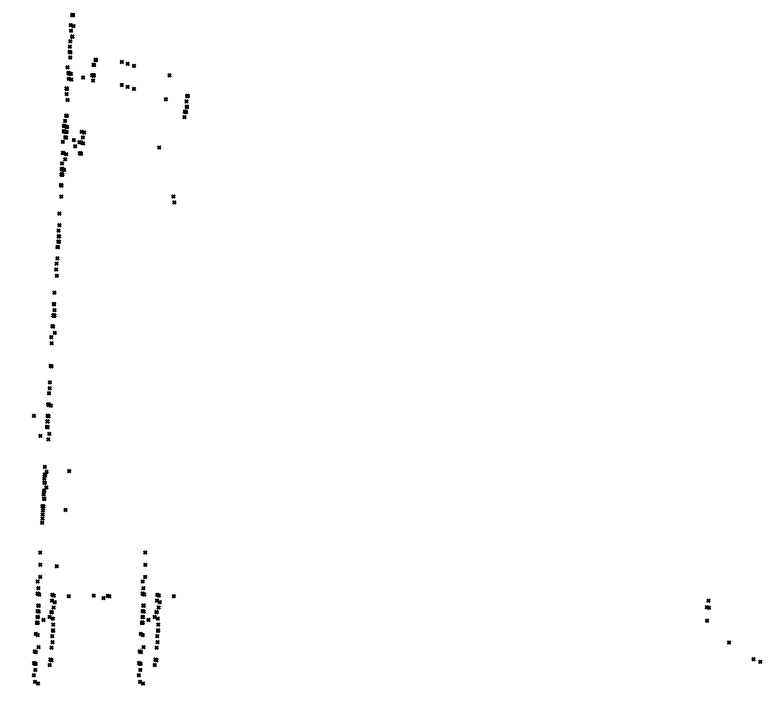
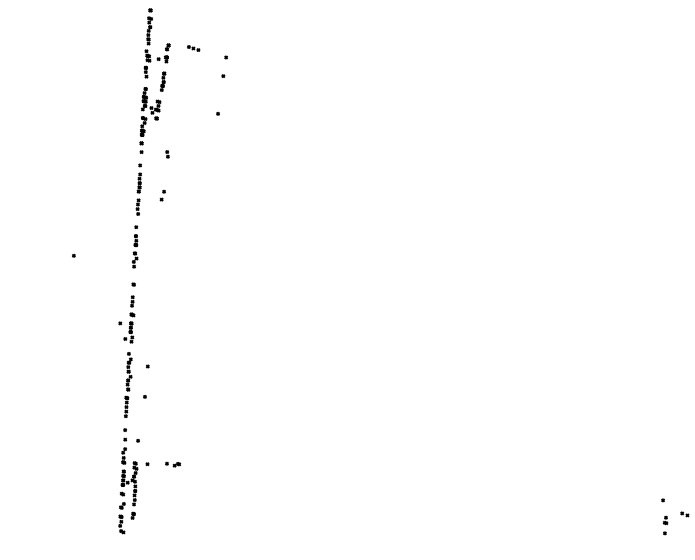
part: (127, 86) -> (193, 66), removed
part: (186, 106) -> (163, 81), moved
part: (173, 199) -> (167, 154), moved
part: (88, 252) -> (162, 195), added
part: (44, 494) -> (128, 384), size x1.43
part: (707, 610) -> (665, 525), moved
part: (155, 618) -> (215, 481), removed

